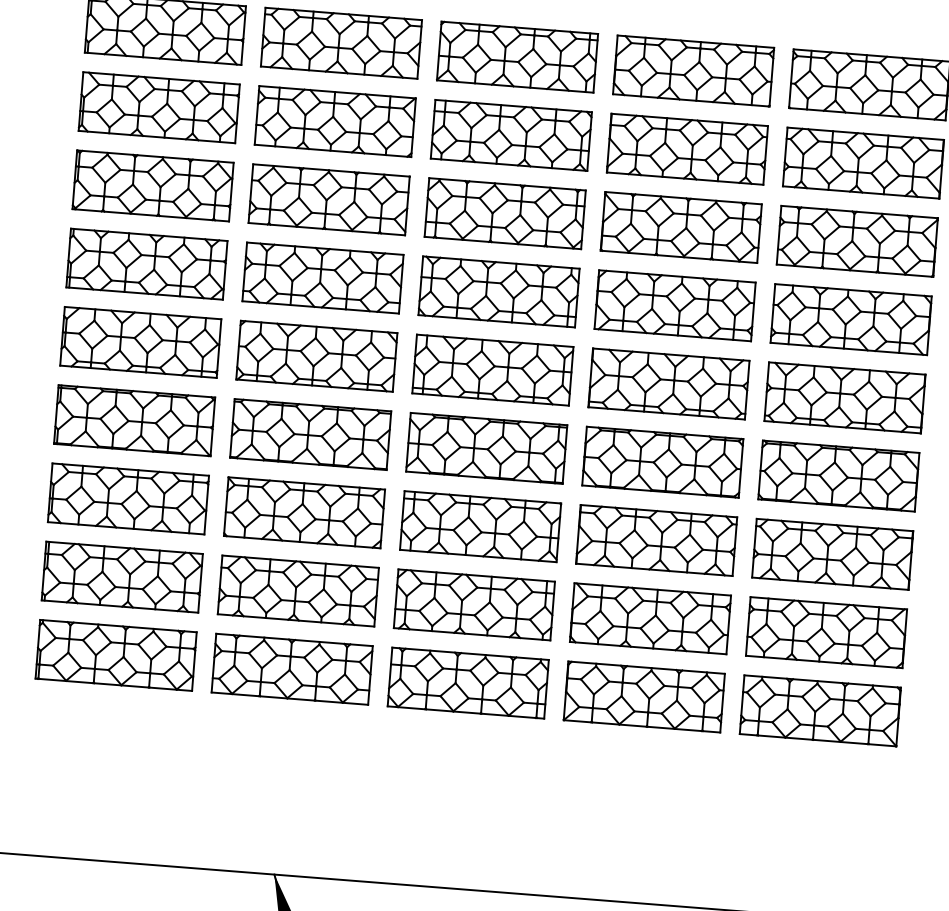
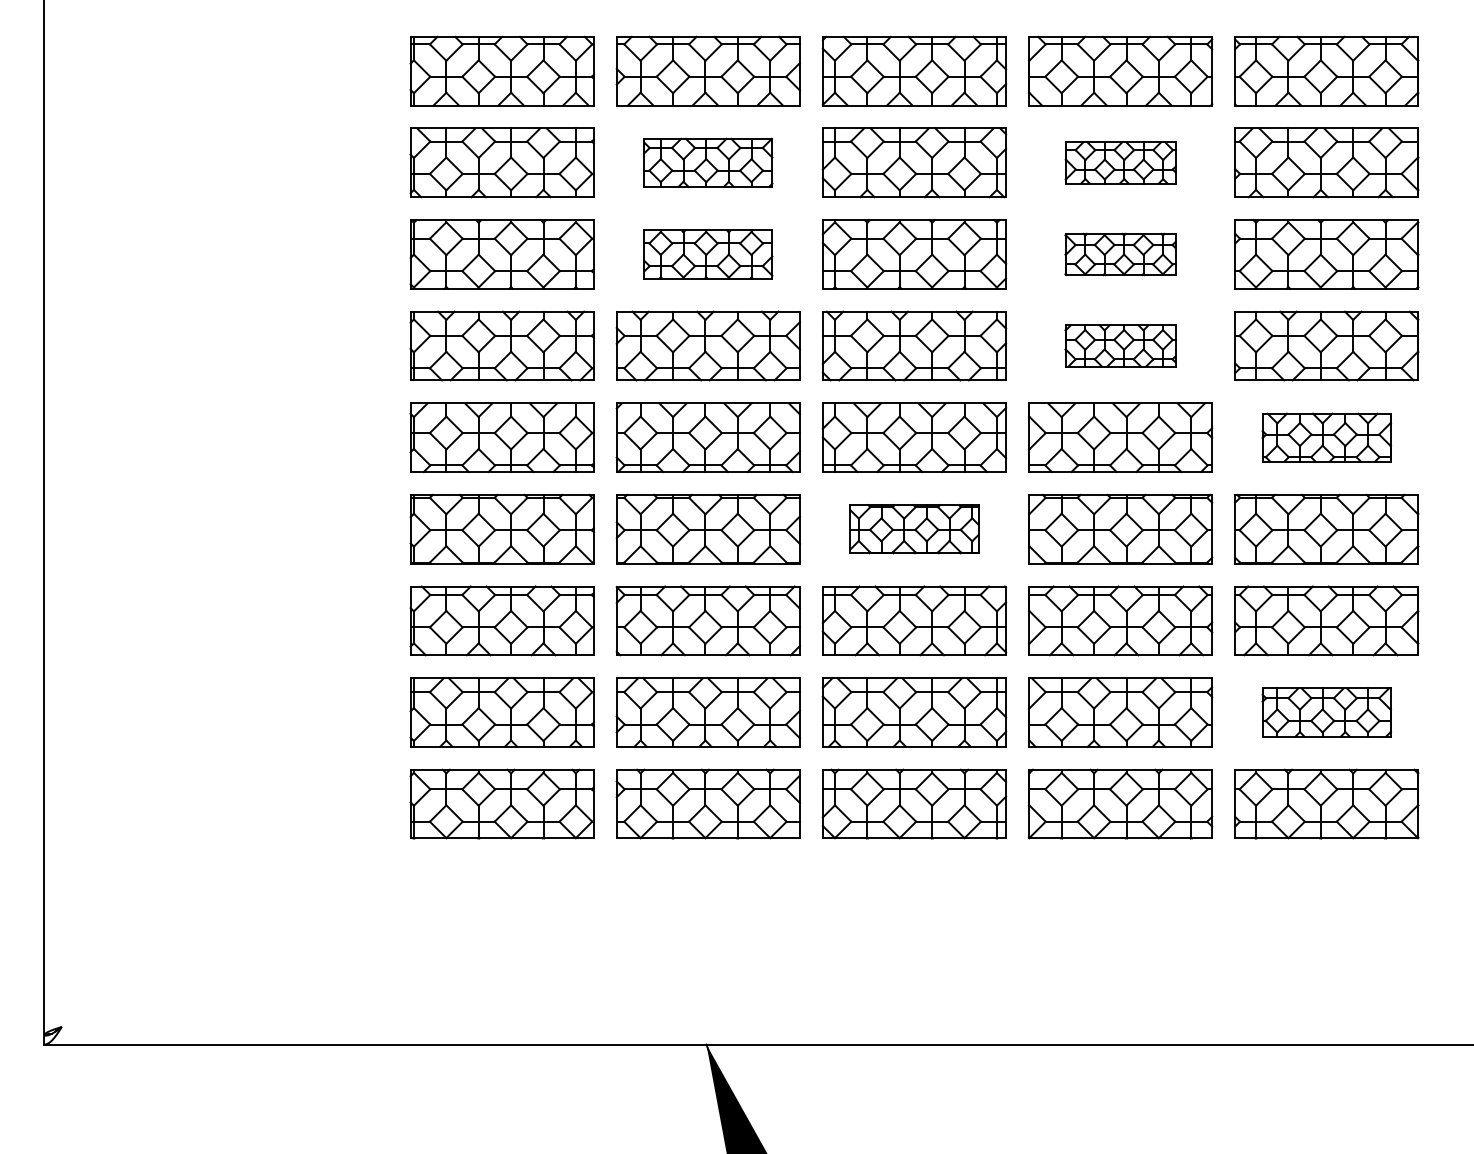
part: (334, 121) -> (707, 162), size x0.7
part: (687, 148) -> (1120, 162), size x0.6
part: (328, 199) -> (707, 254), size x0.7
part: (681, 227) -> (1120, 254), size x0.6
part: (675, 305) -> (1120, 345), size x0.6
part: (844, 397) -> (1326, 437), size x0.7
part: (486, 447) -> (914, 528), size x0.7
part: (826, 632) -> (1326, 712), size x0.7

